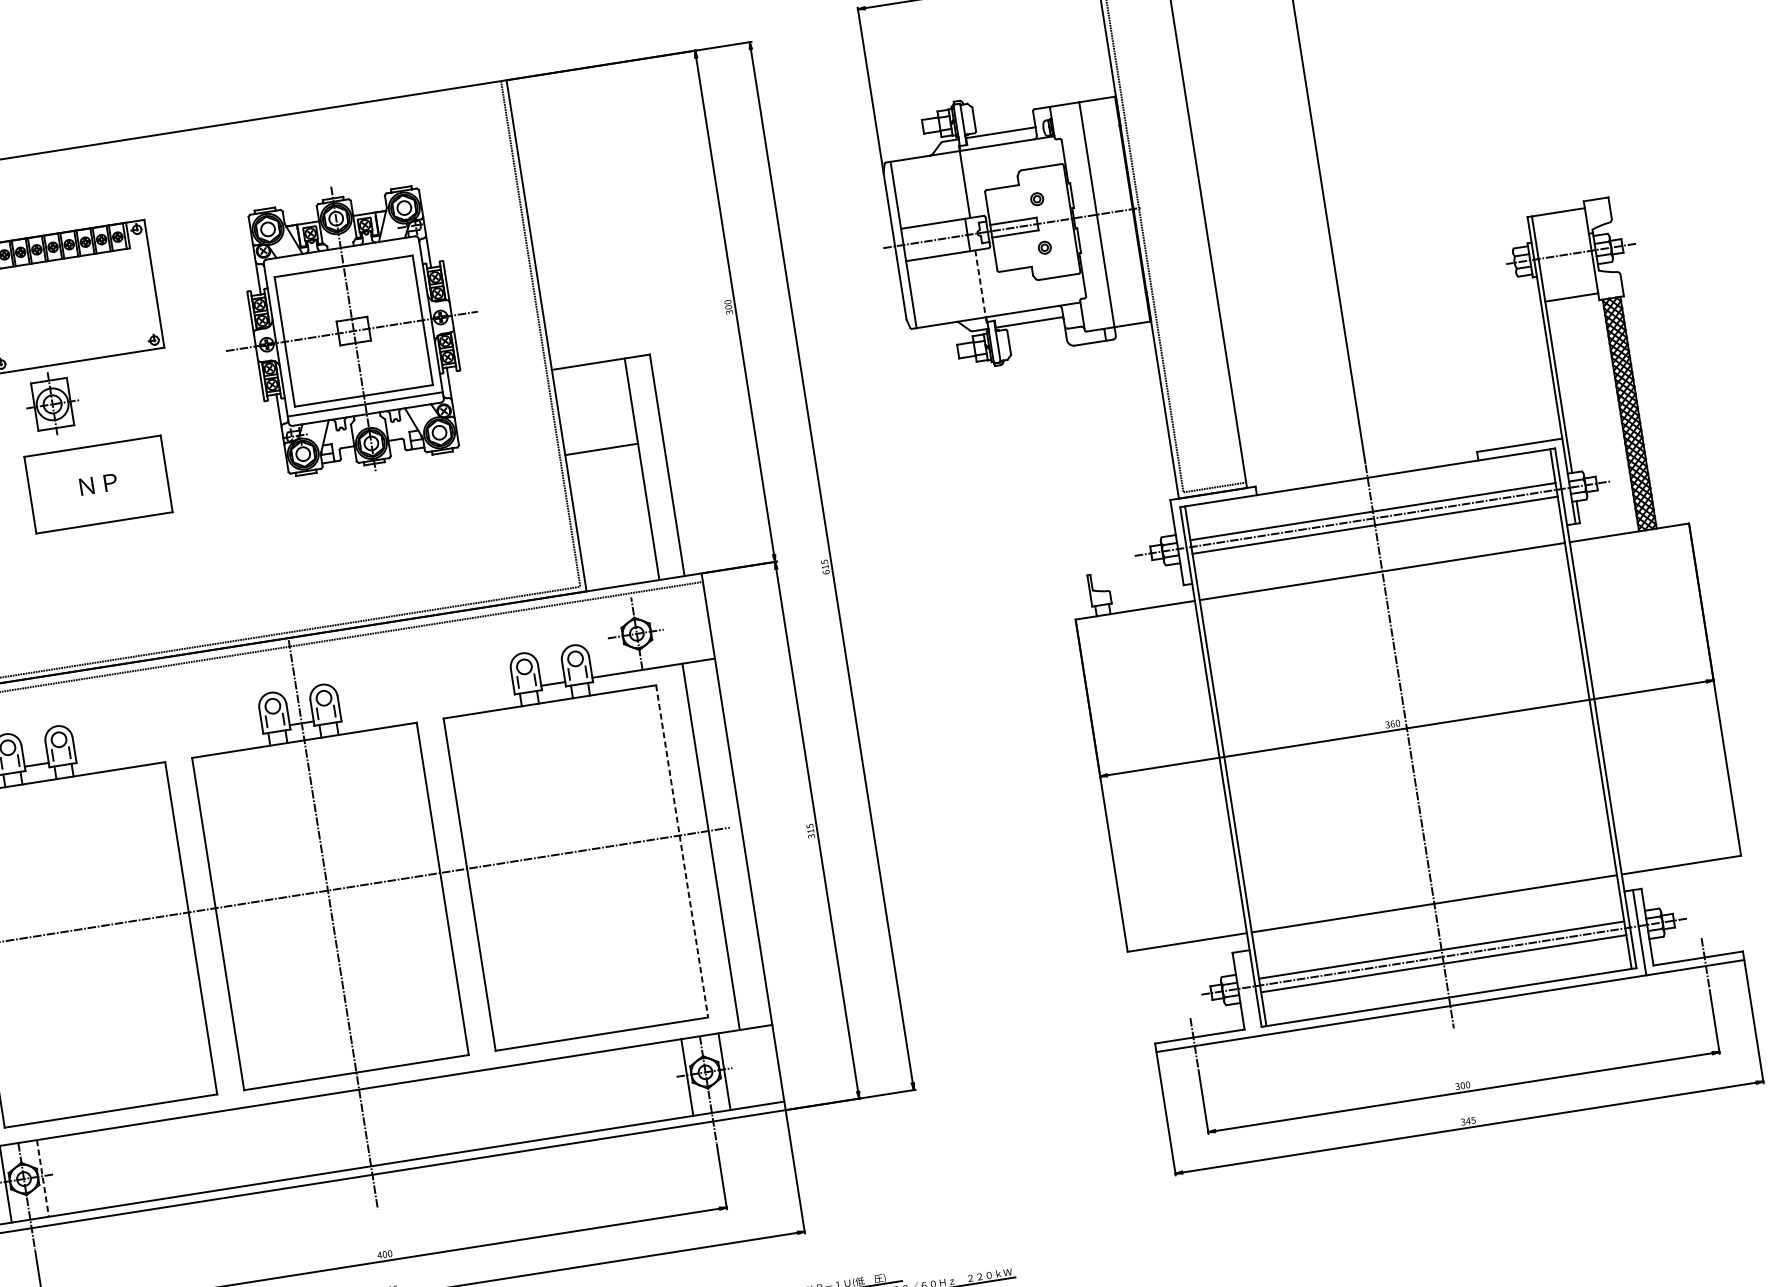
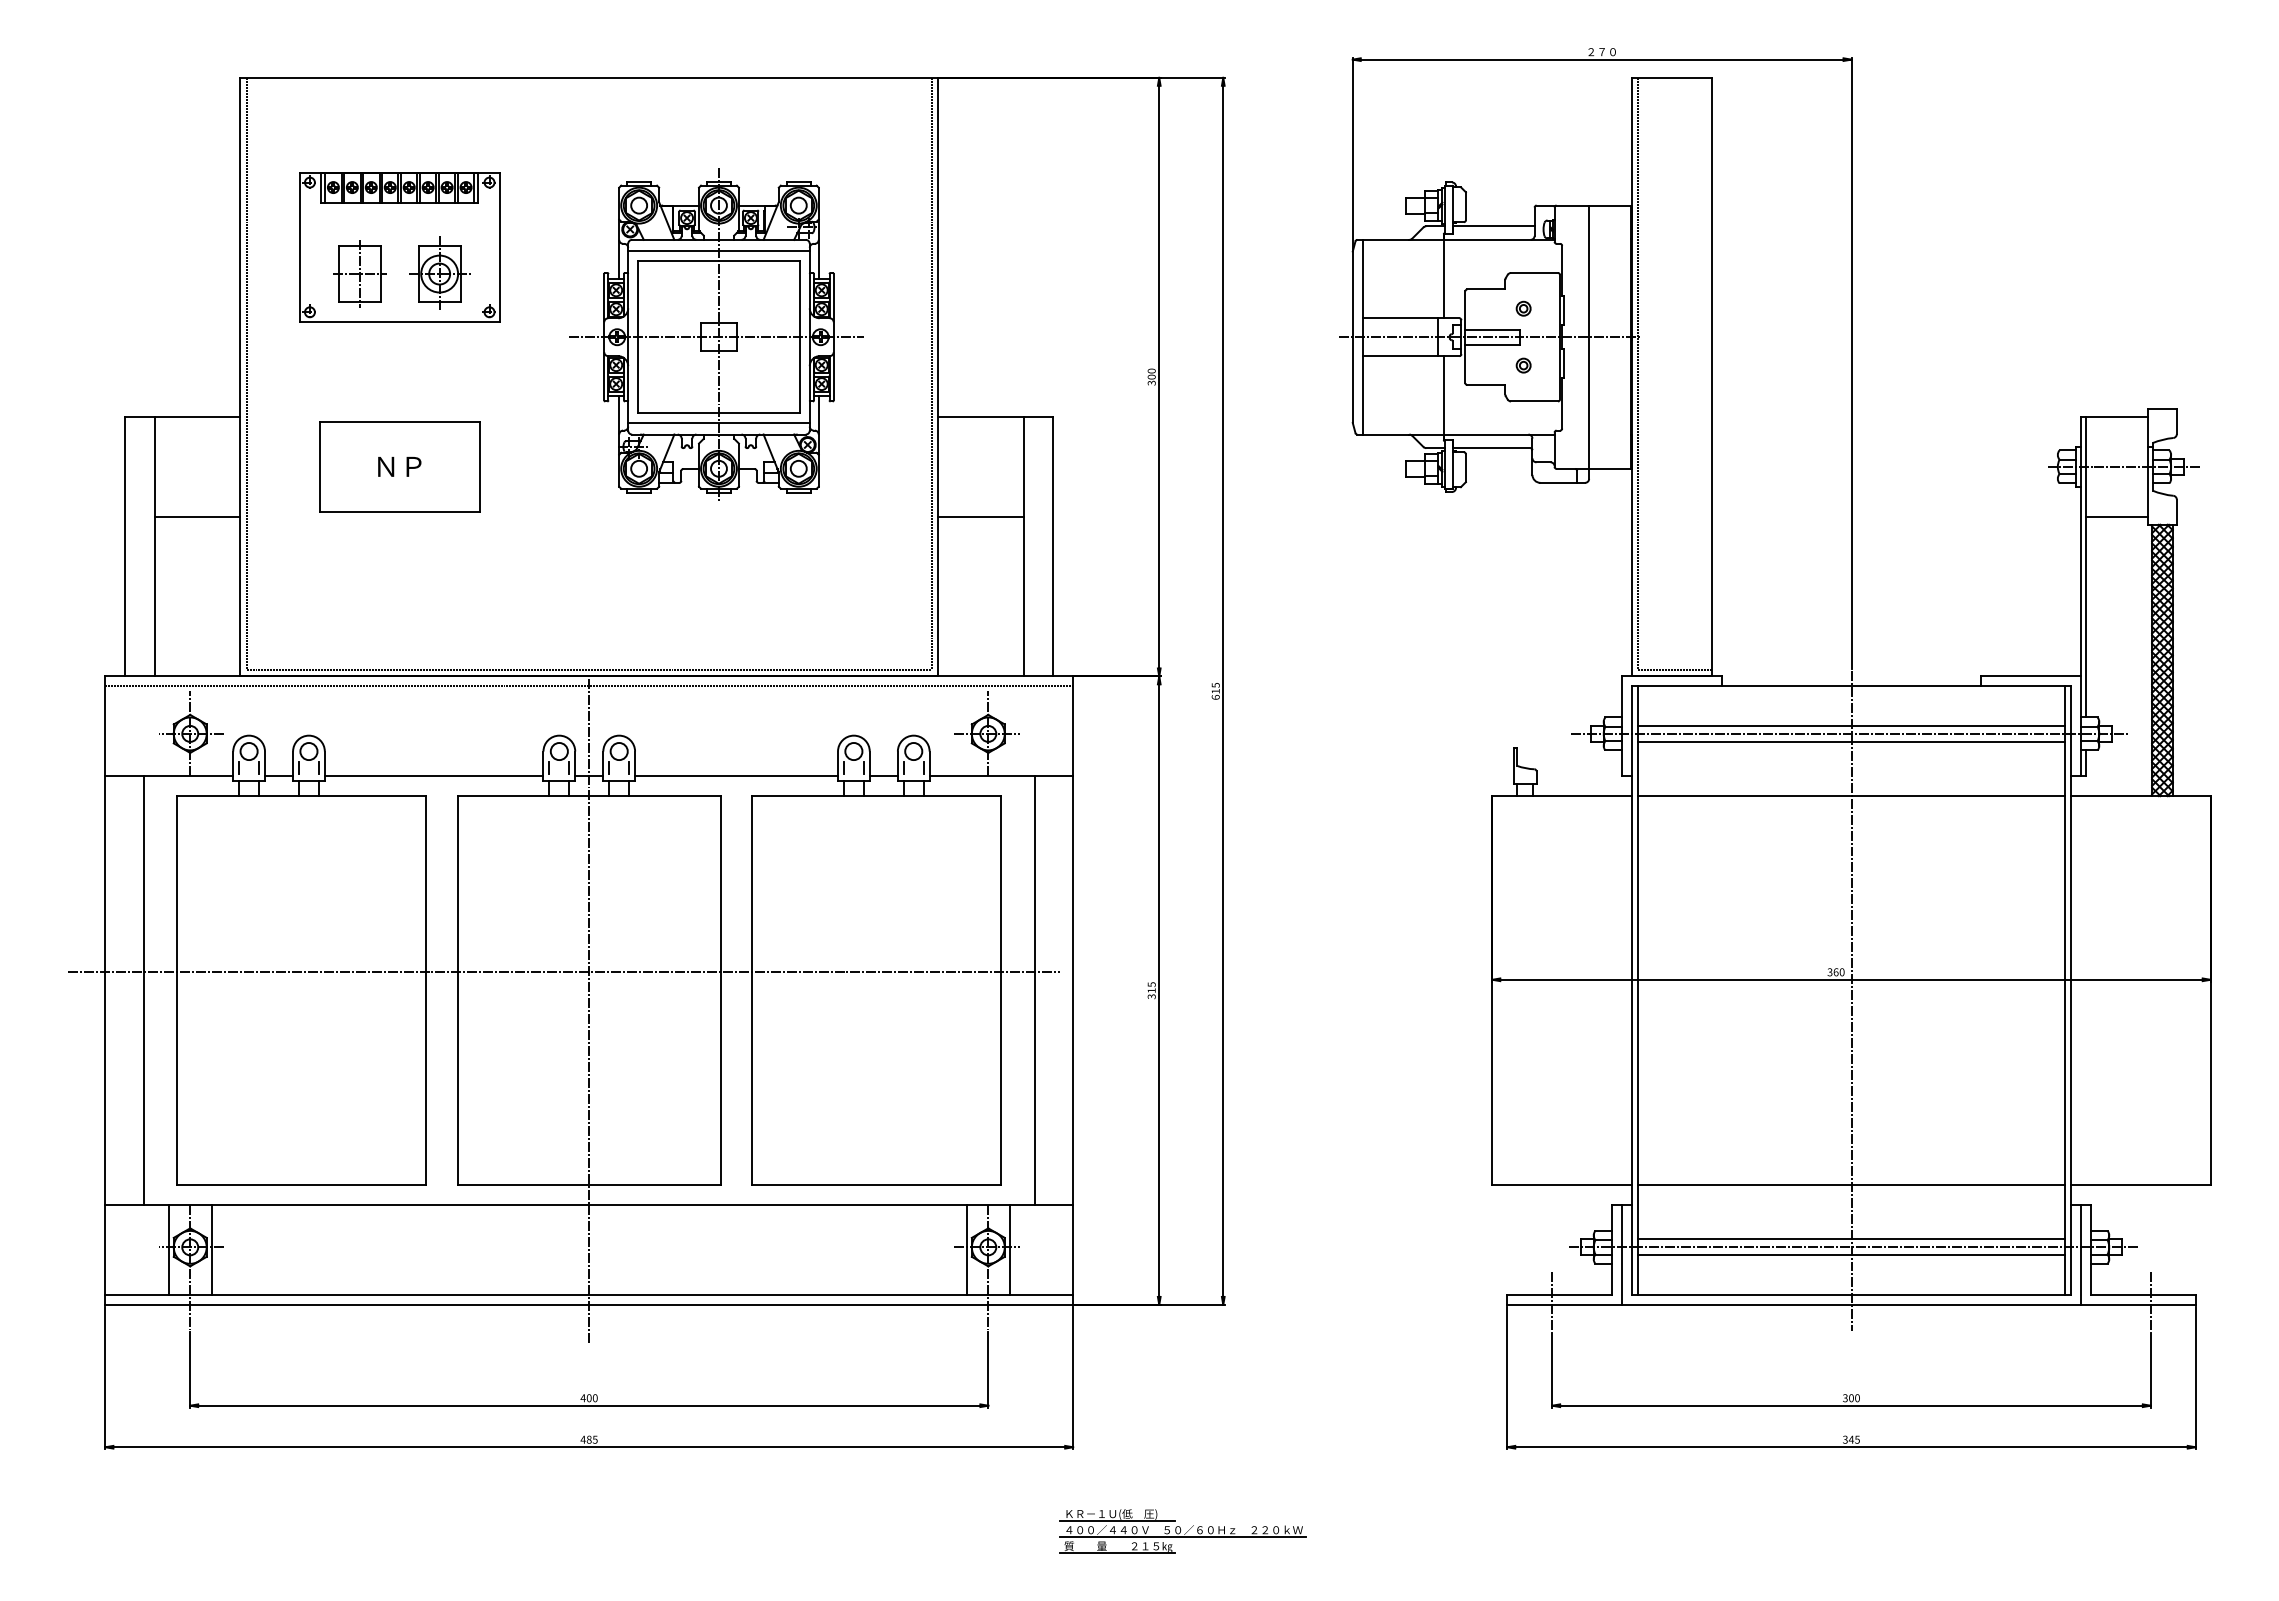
line: (341, 257) -> (718, 251), added
line: (980, 286) -> (1443, 398), dashed -> solid
part: (38, 324) -> (359, 273), added
part: (52, 403) -> (439, 272), moved
line: (427, 703) -> (736, 776), added
line: (168, 744) -> (433, 776), added
line: (682, 851) -> (1001, 990), dashed -> solid
line: (1248, 993) -> (1622, 1254), added
line: (43, 1178) -> (212, 1250), dashed -> solid

